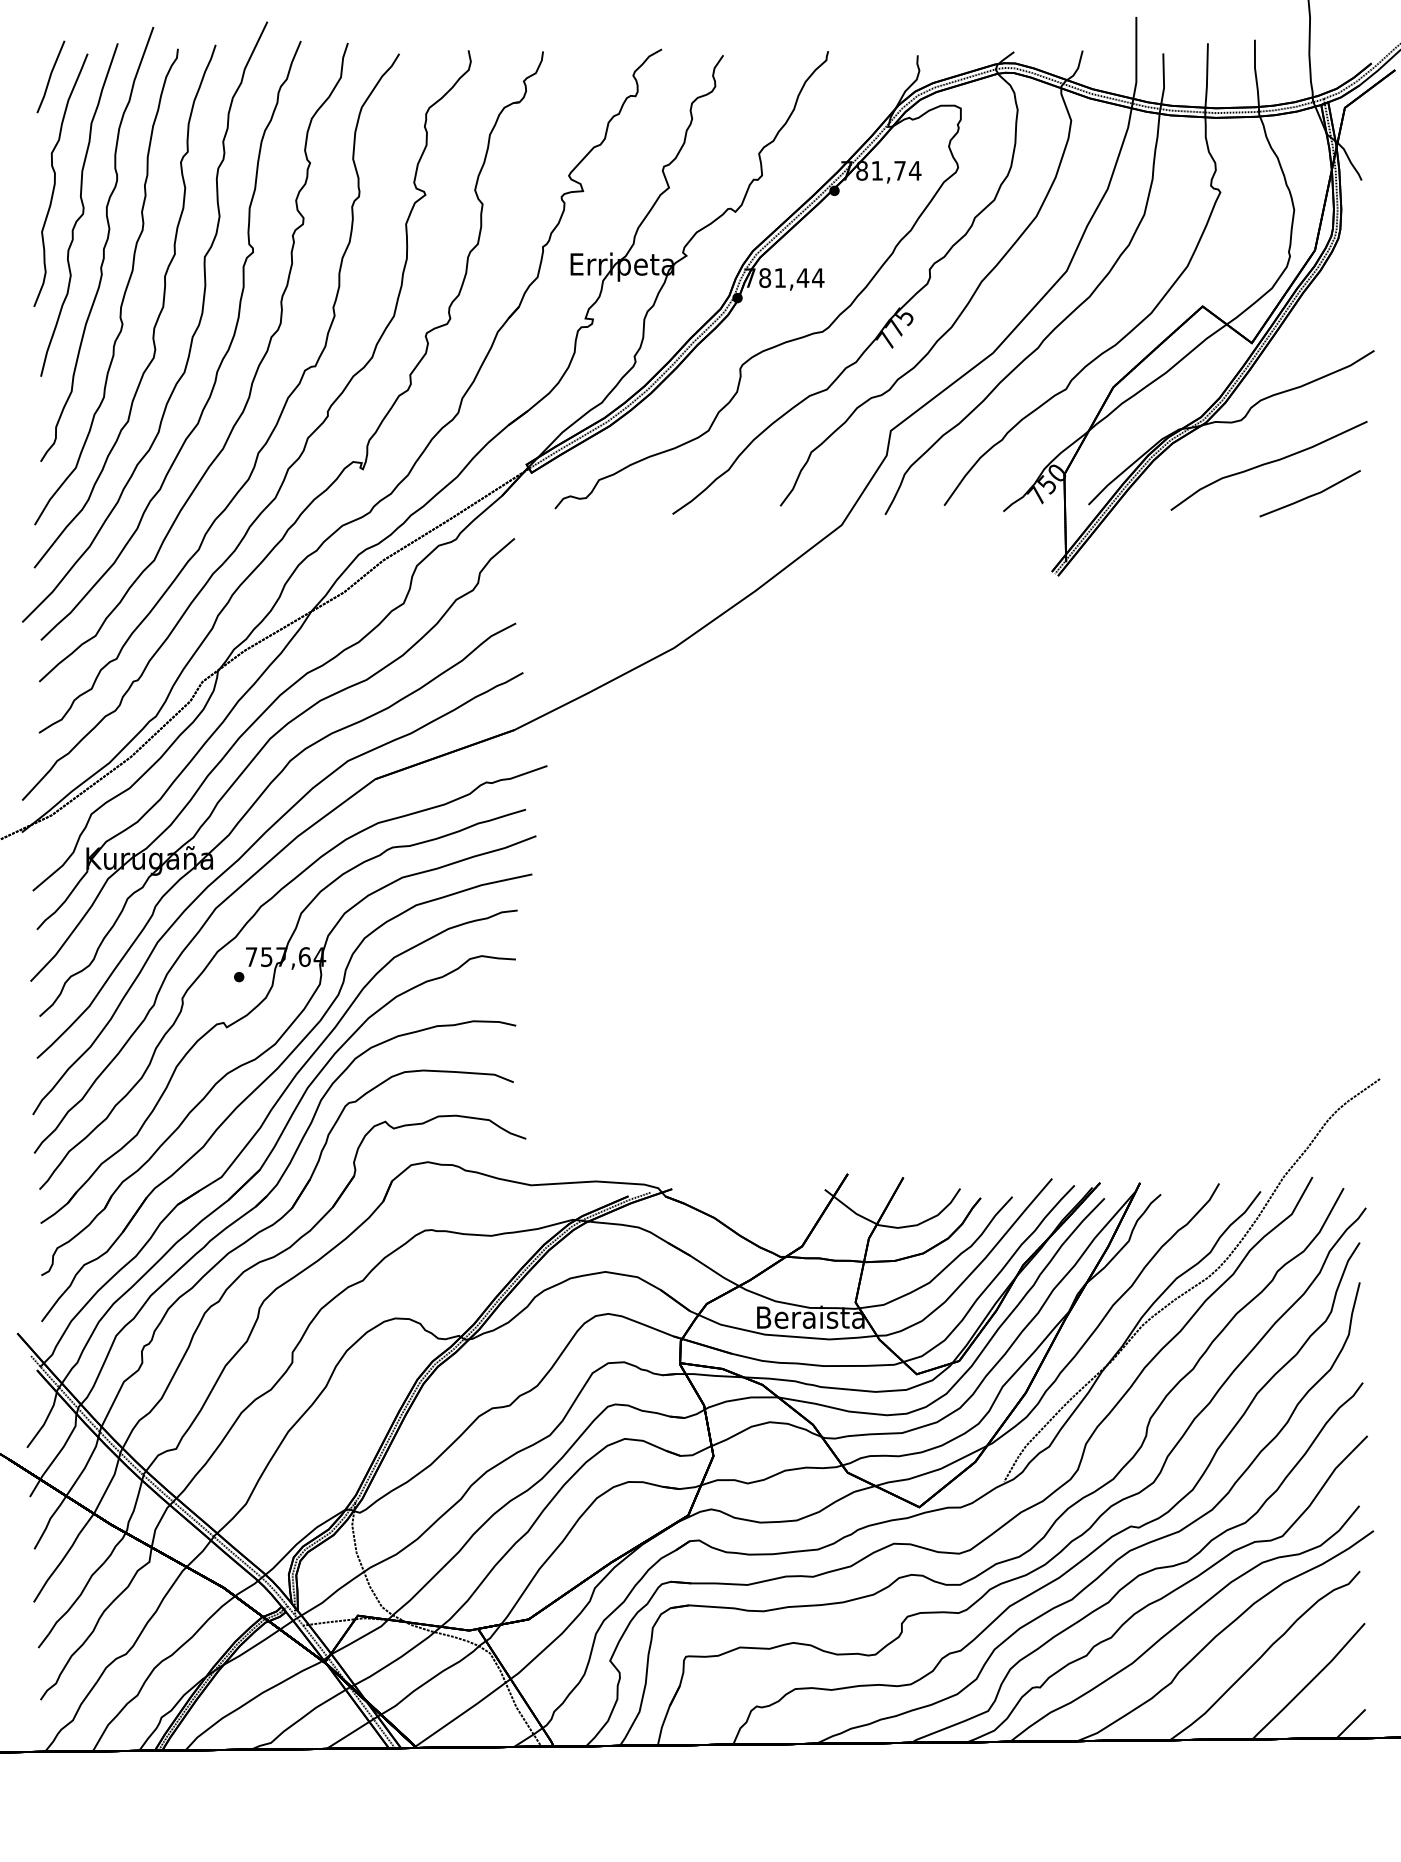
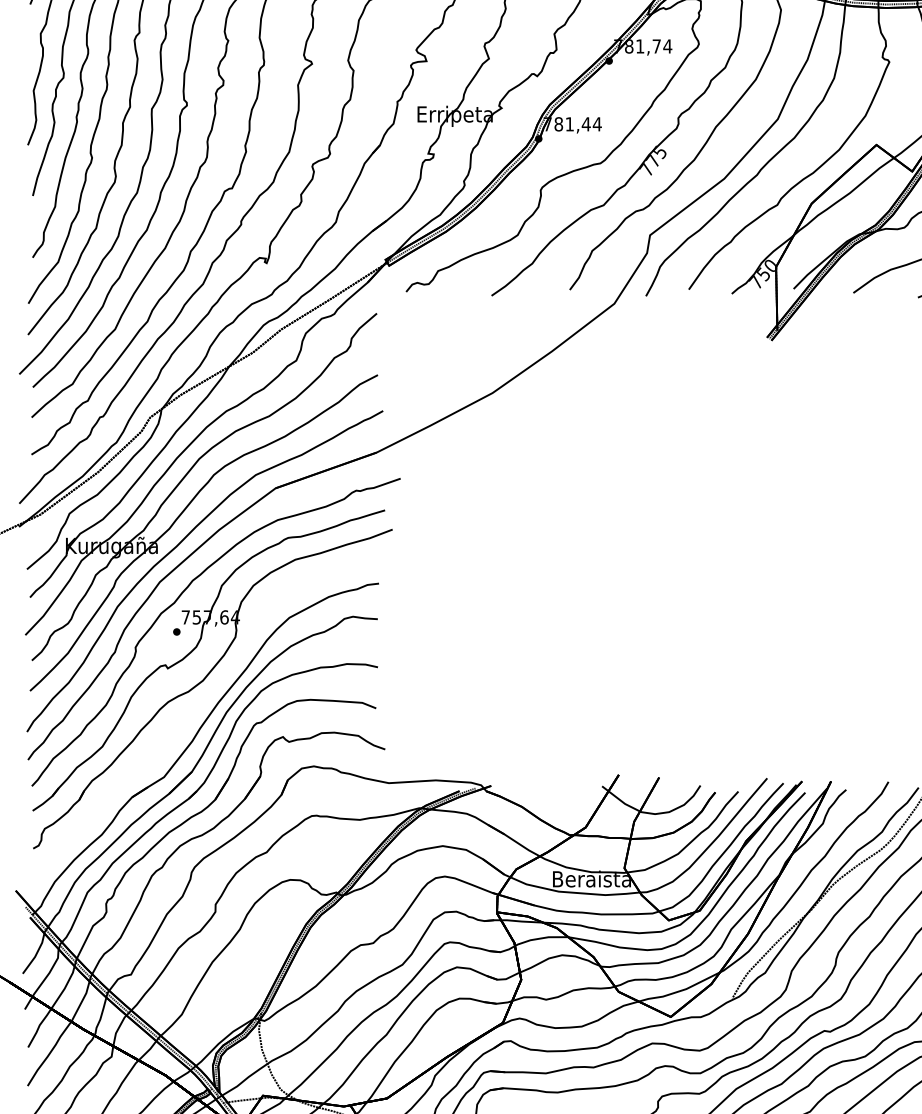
part: (268, 1078) -> (198, 705), removed

